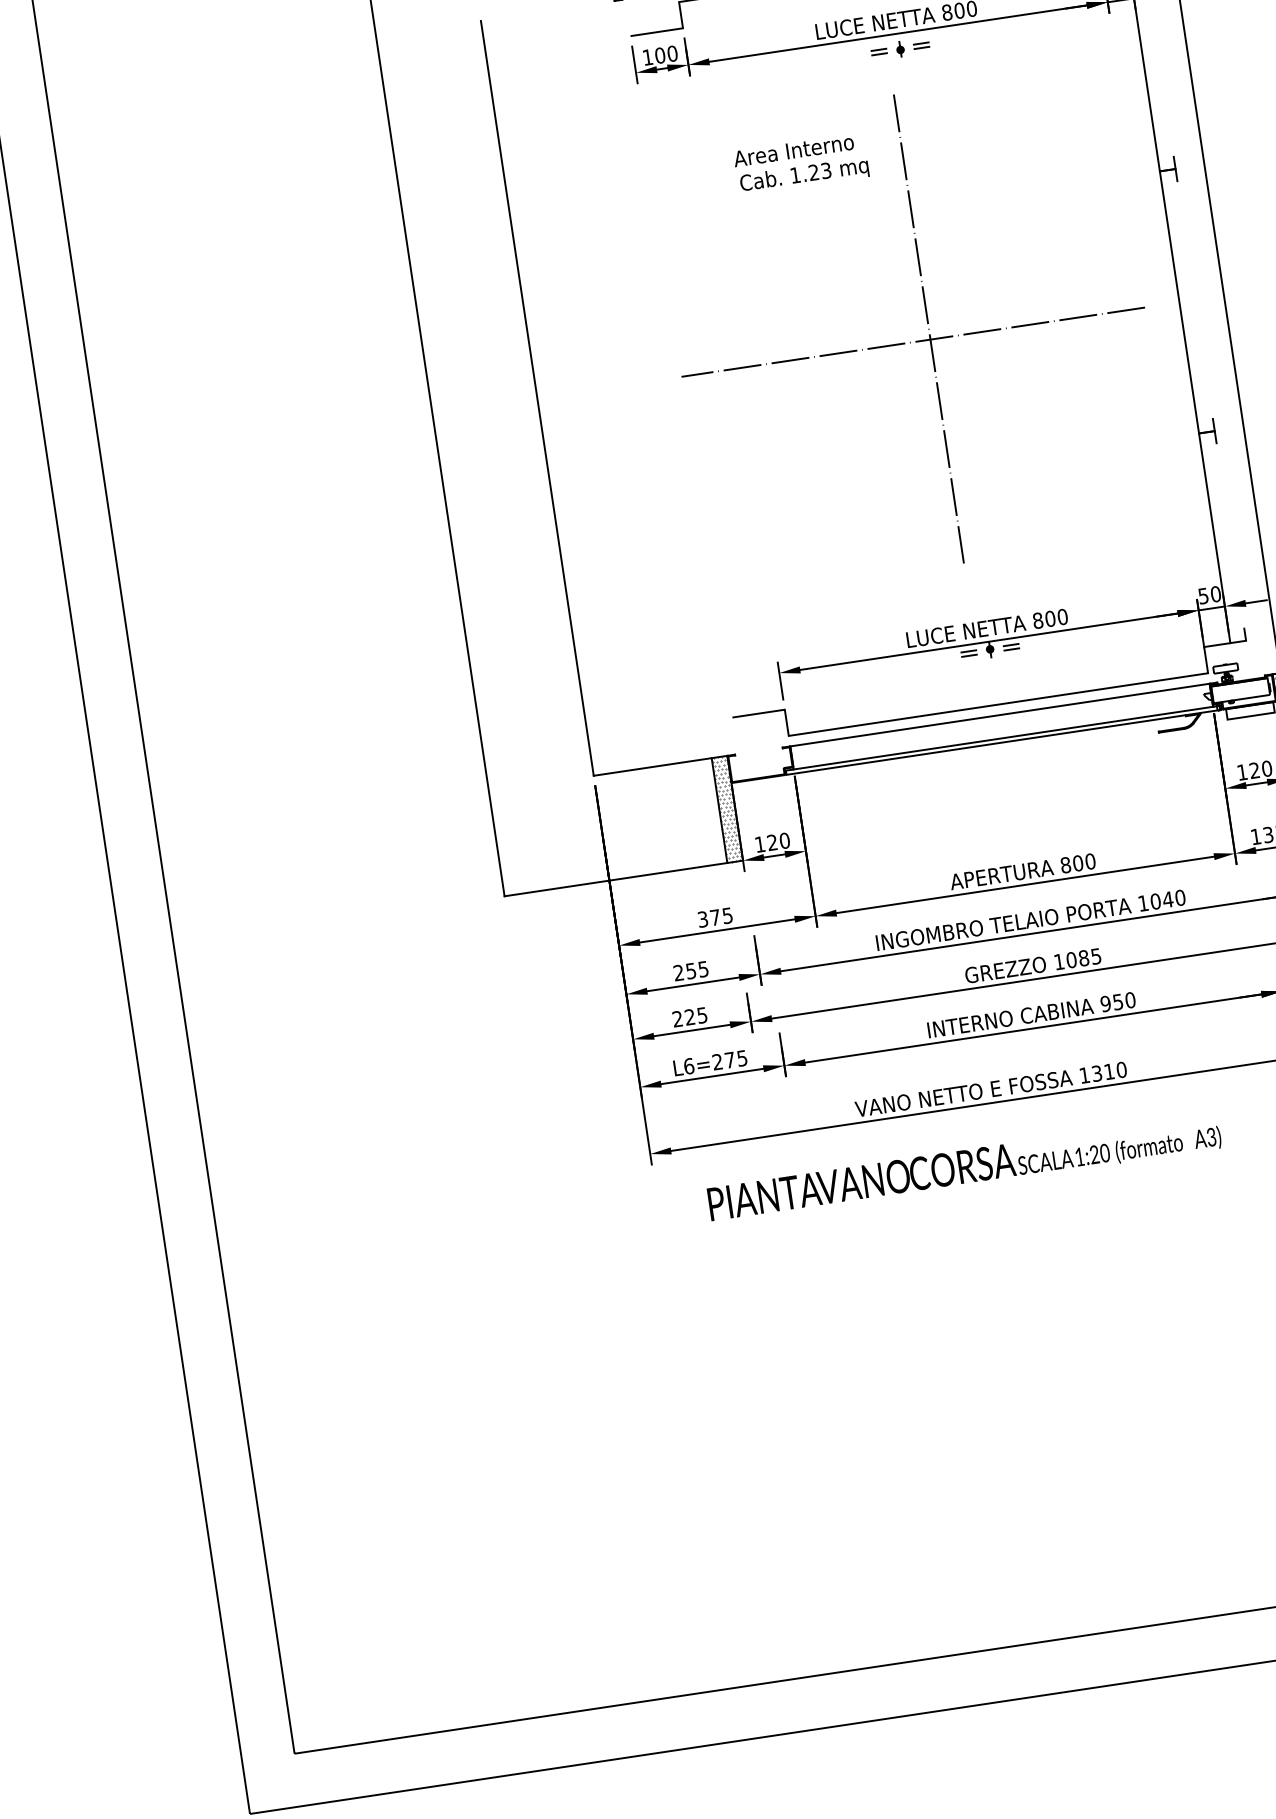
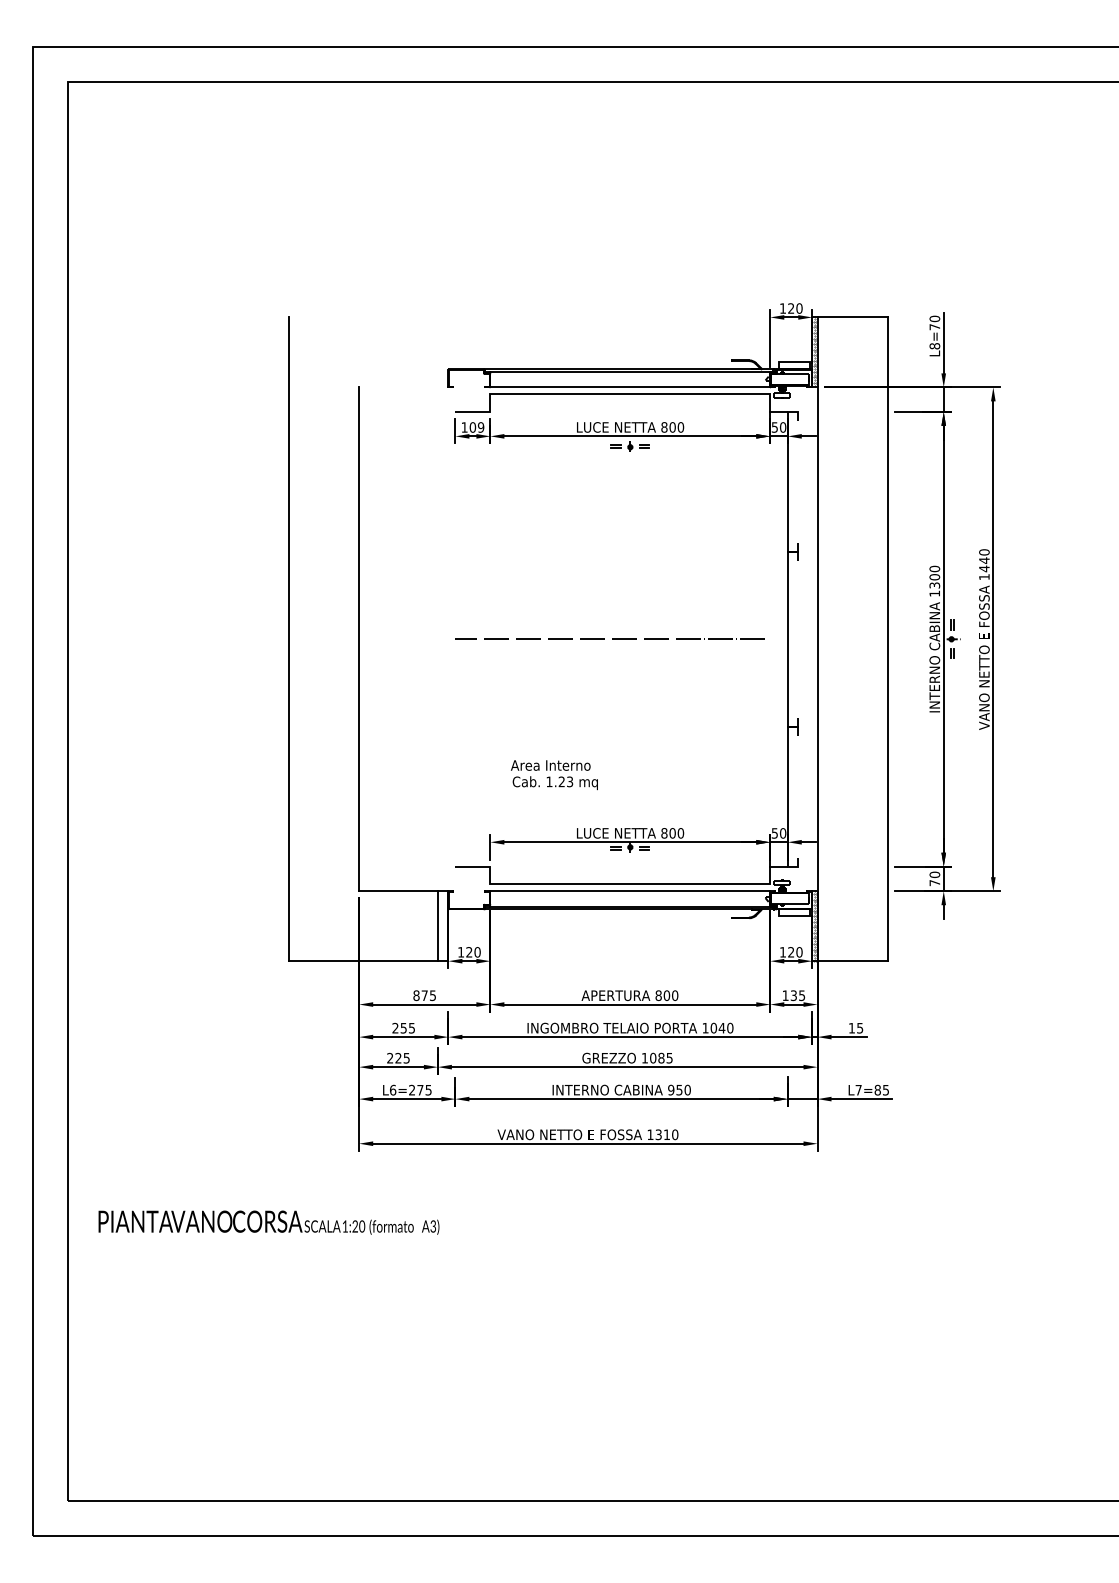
text: (671, 53) -> (480, 427), 100 -> 109
text: (801, 164) -> (554, 775), moved
line: (928, 327) -> (621, 631), removed
hatch: (726, 808) -> (442, 925), removed
text: (702, 919) -> (416, 995), 375 -> 875
text: (963, 1168) -> (268, 1222), moved

